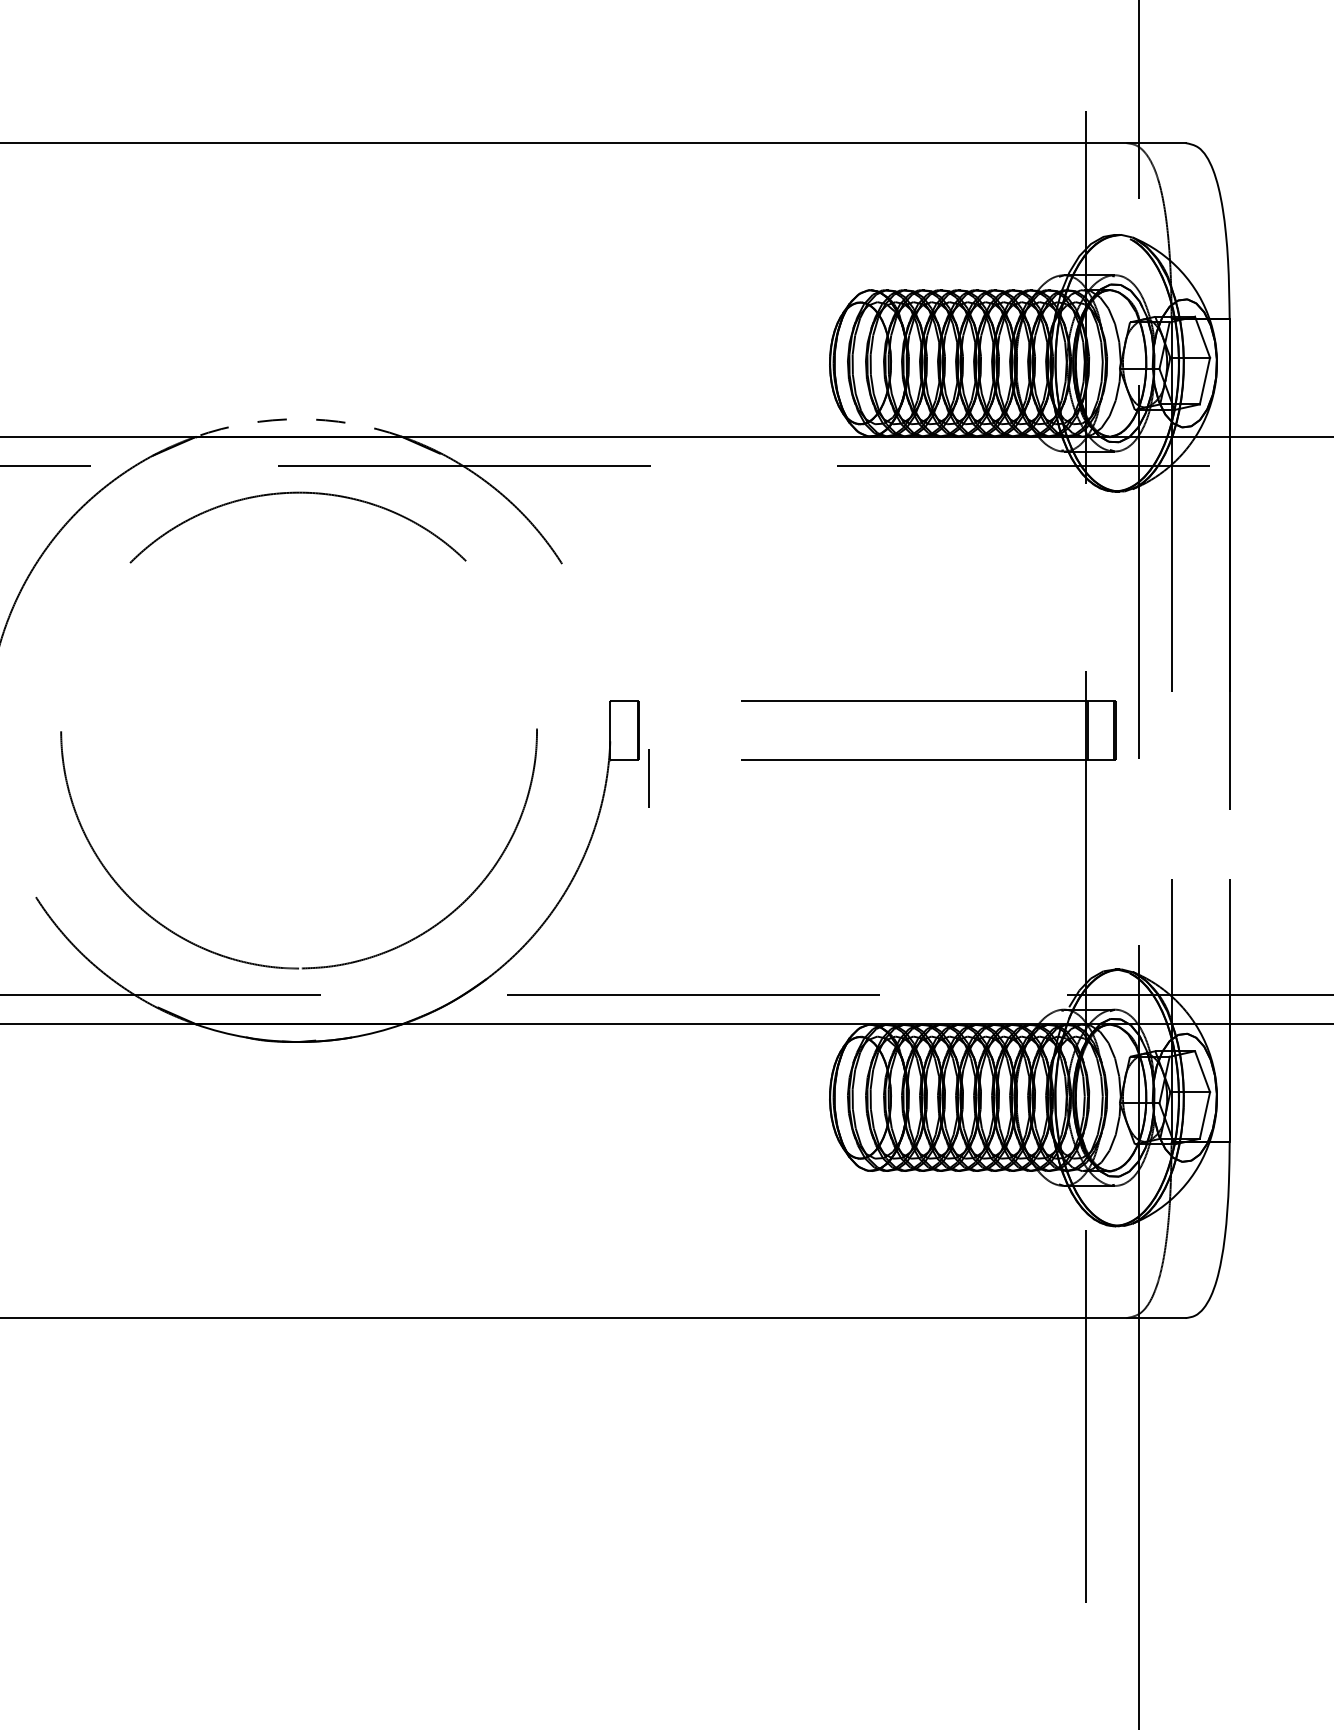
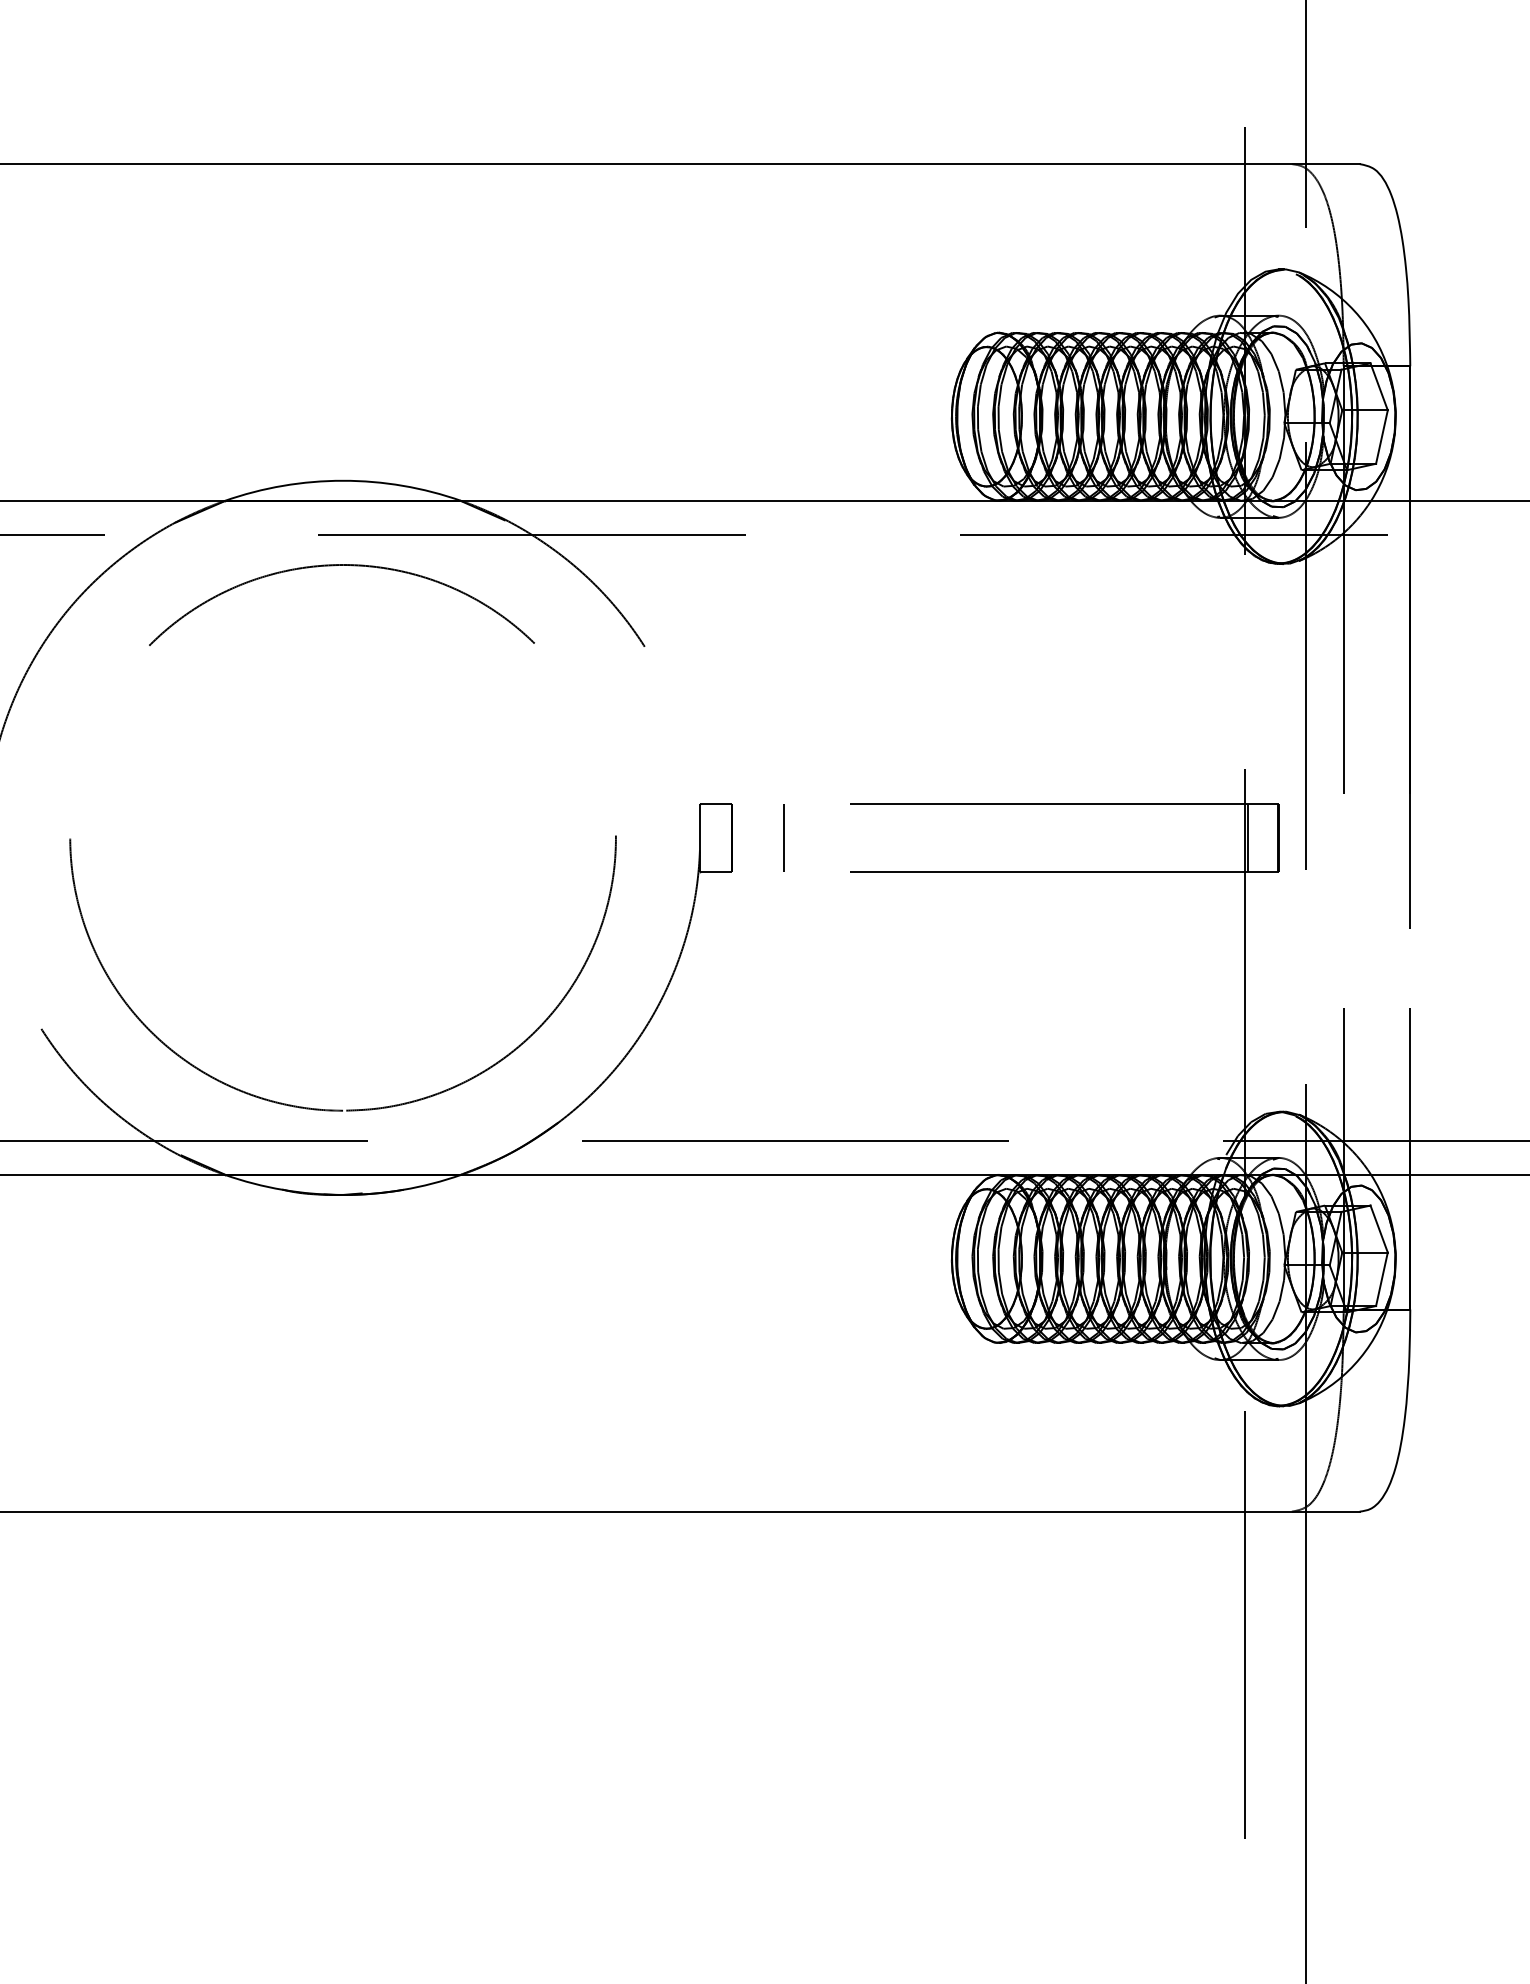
arc: (299, 418) -> (343, 480), dashed -> solid
line: (648, 778) -> (783, 837), moved

